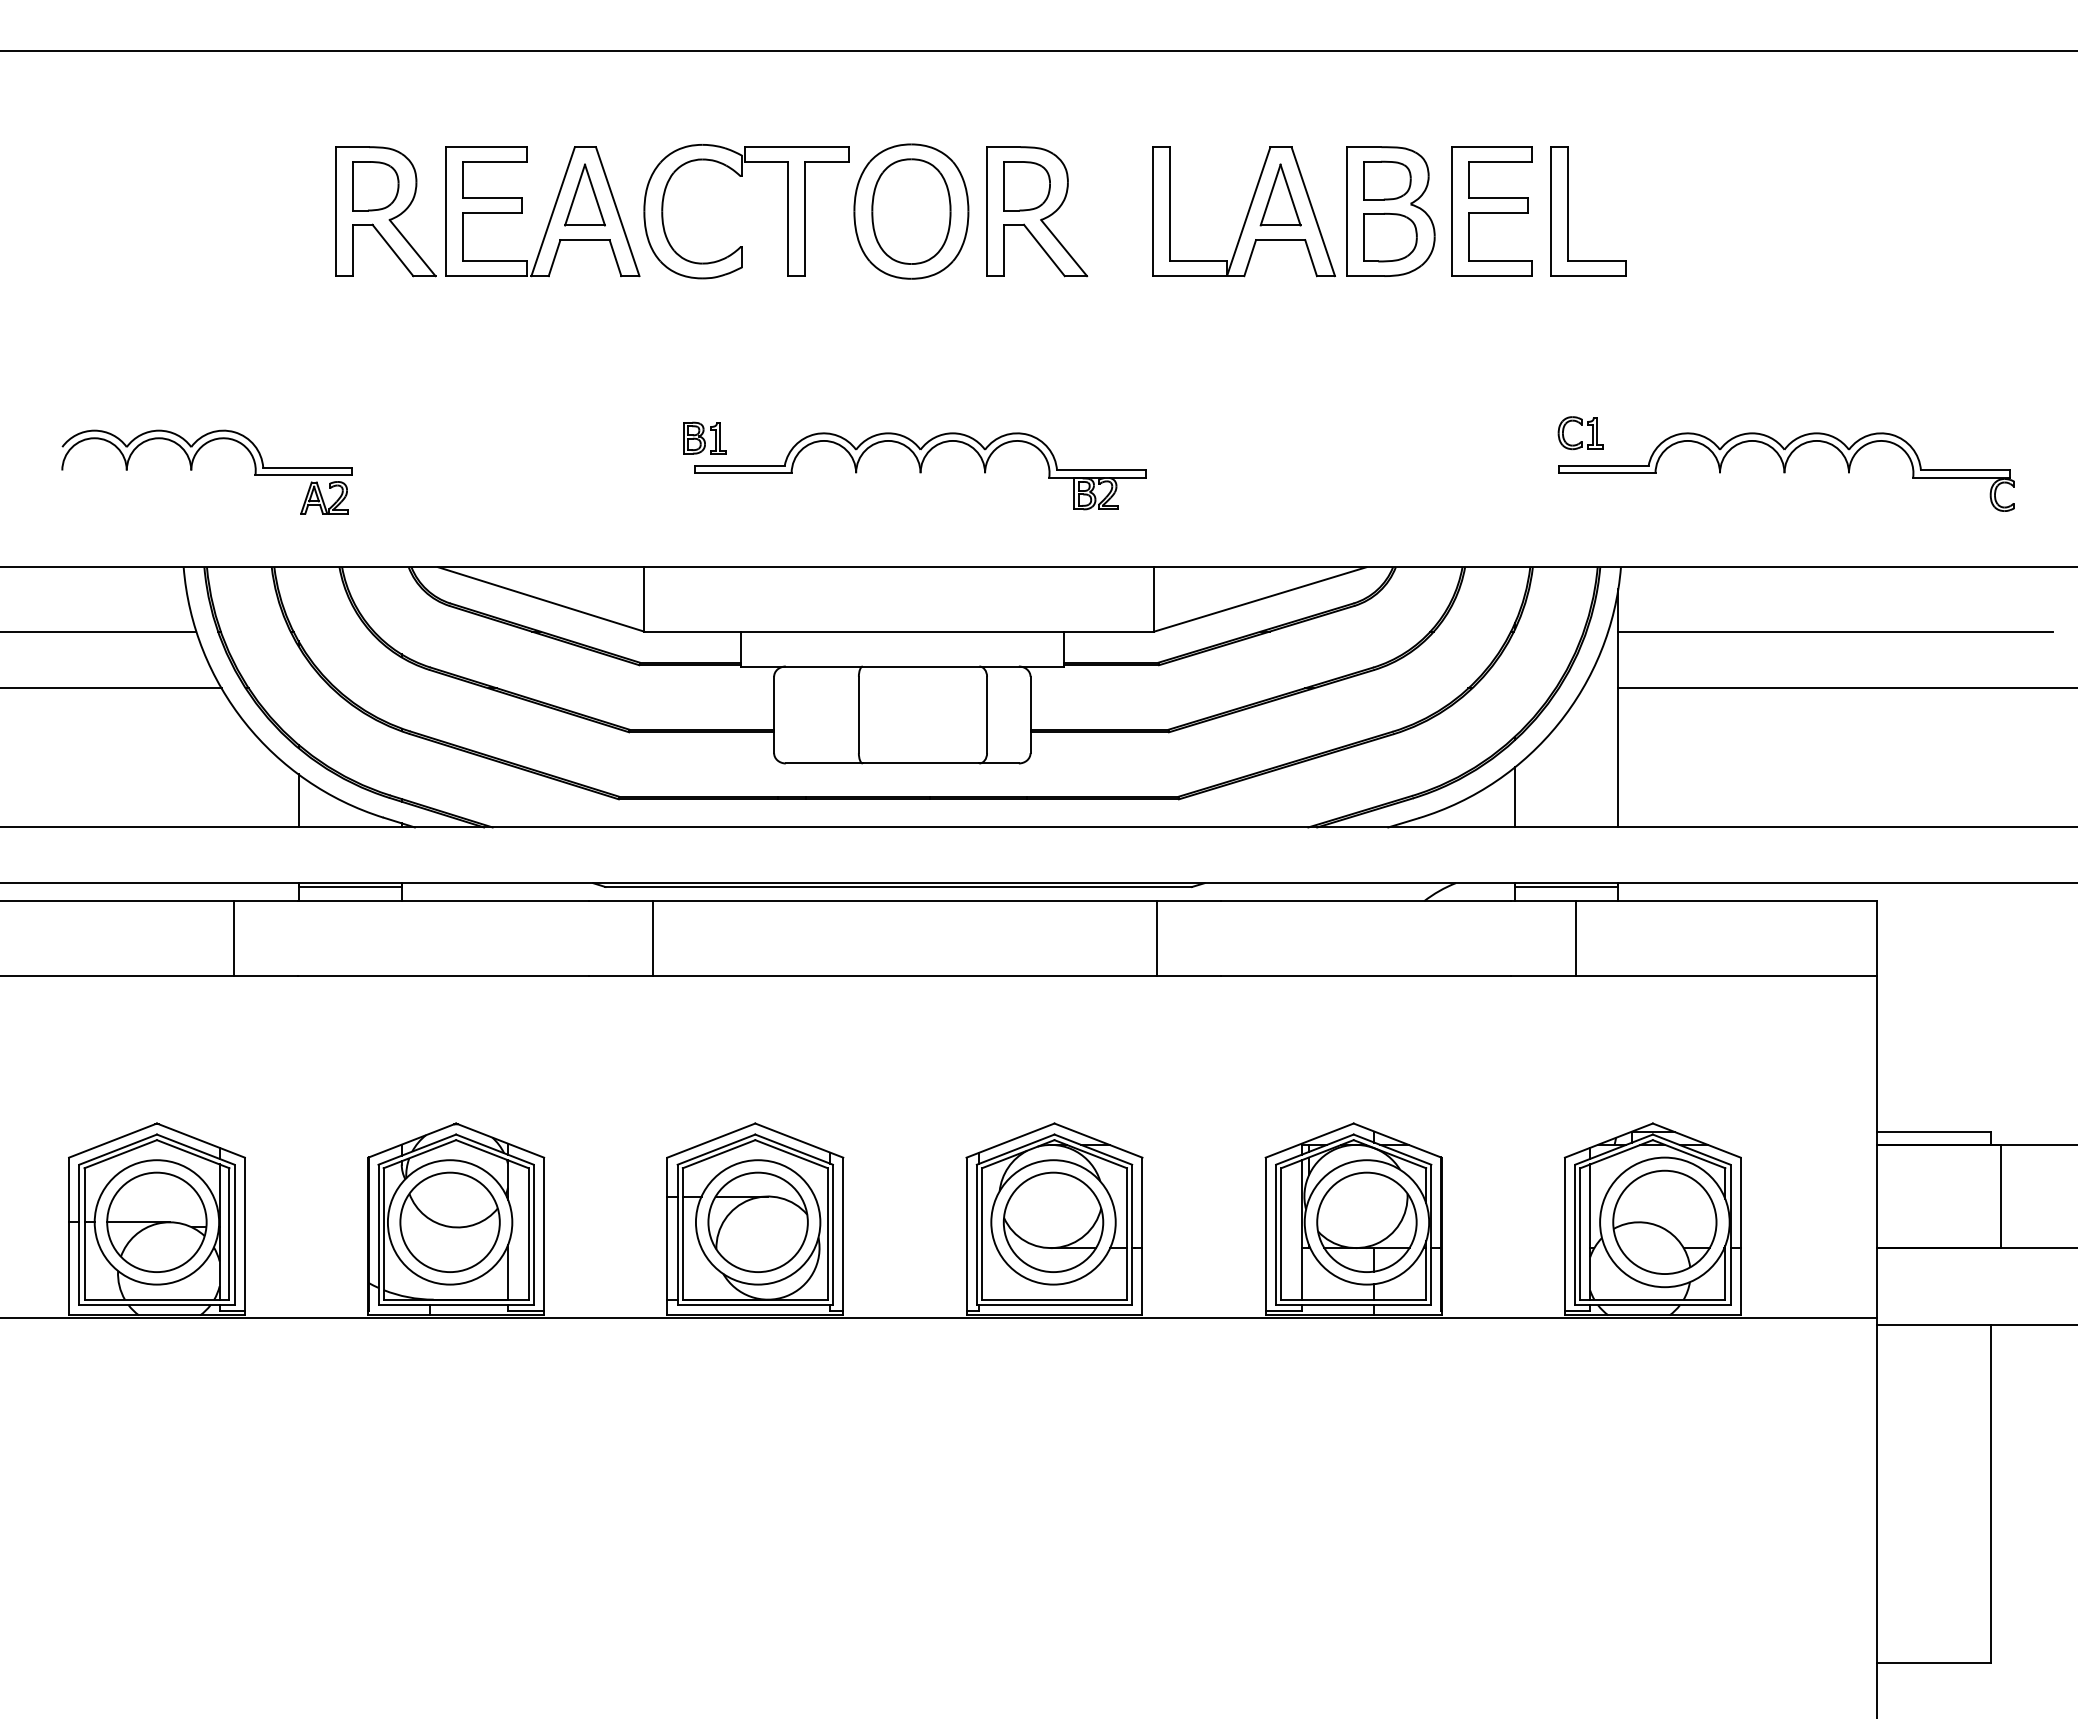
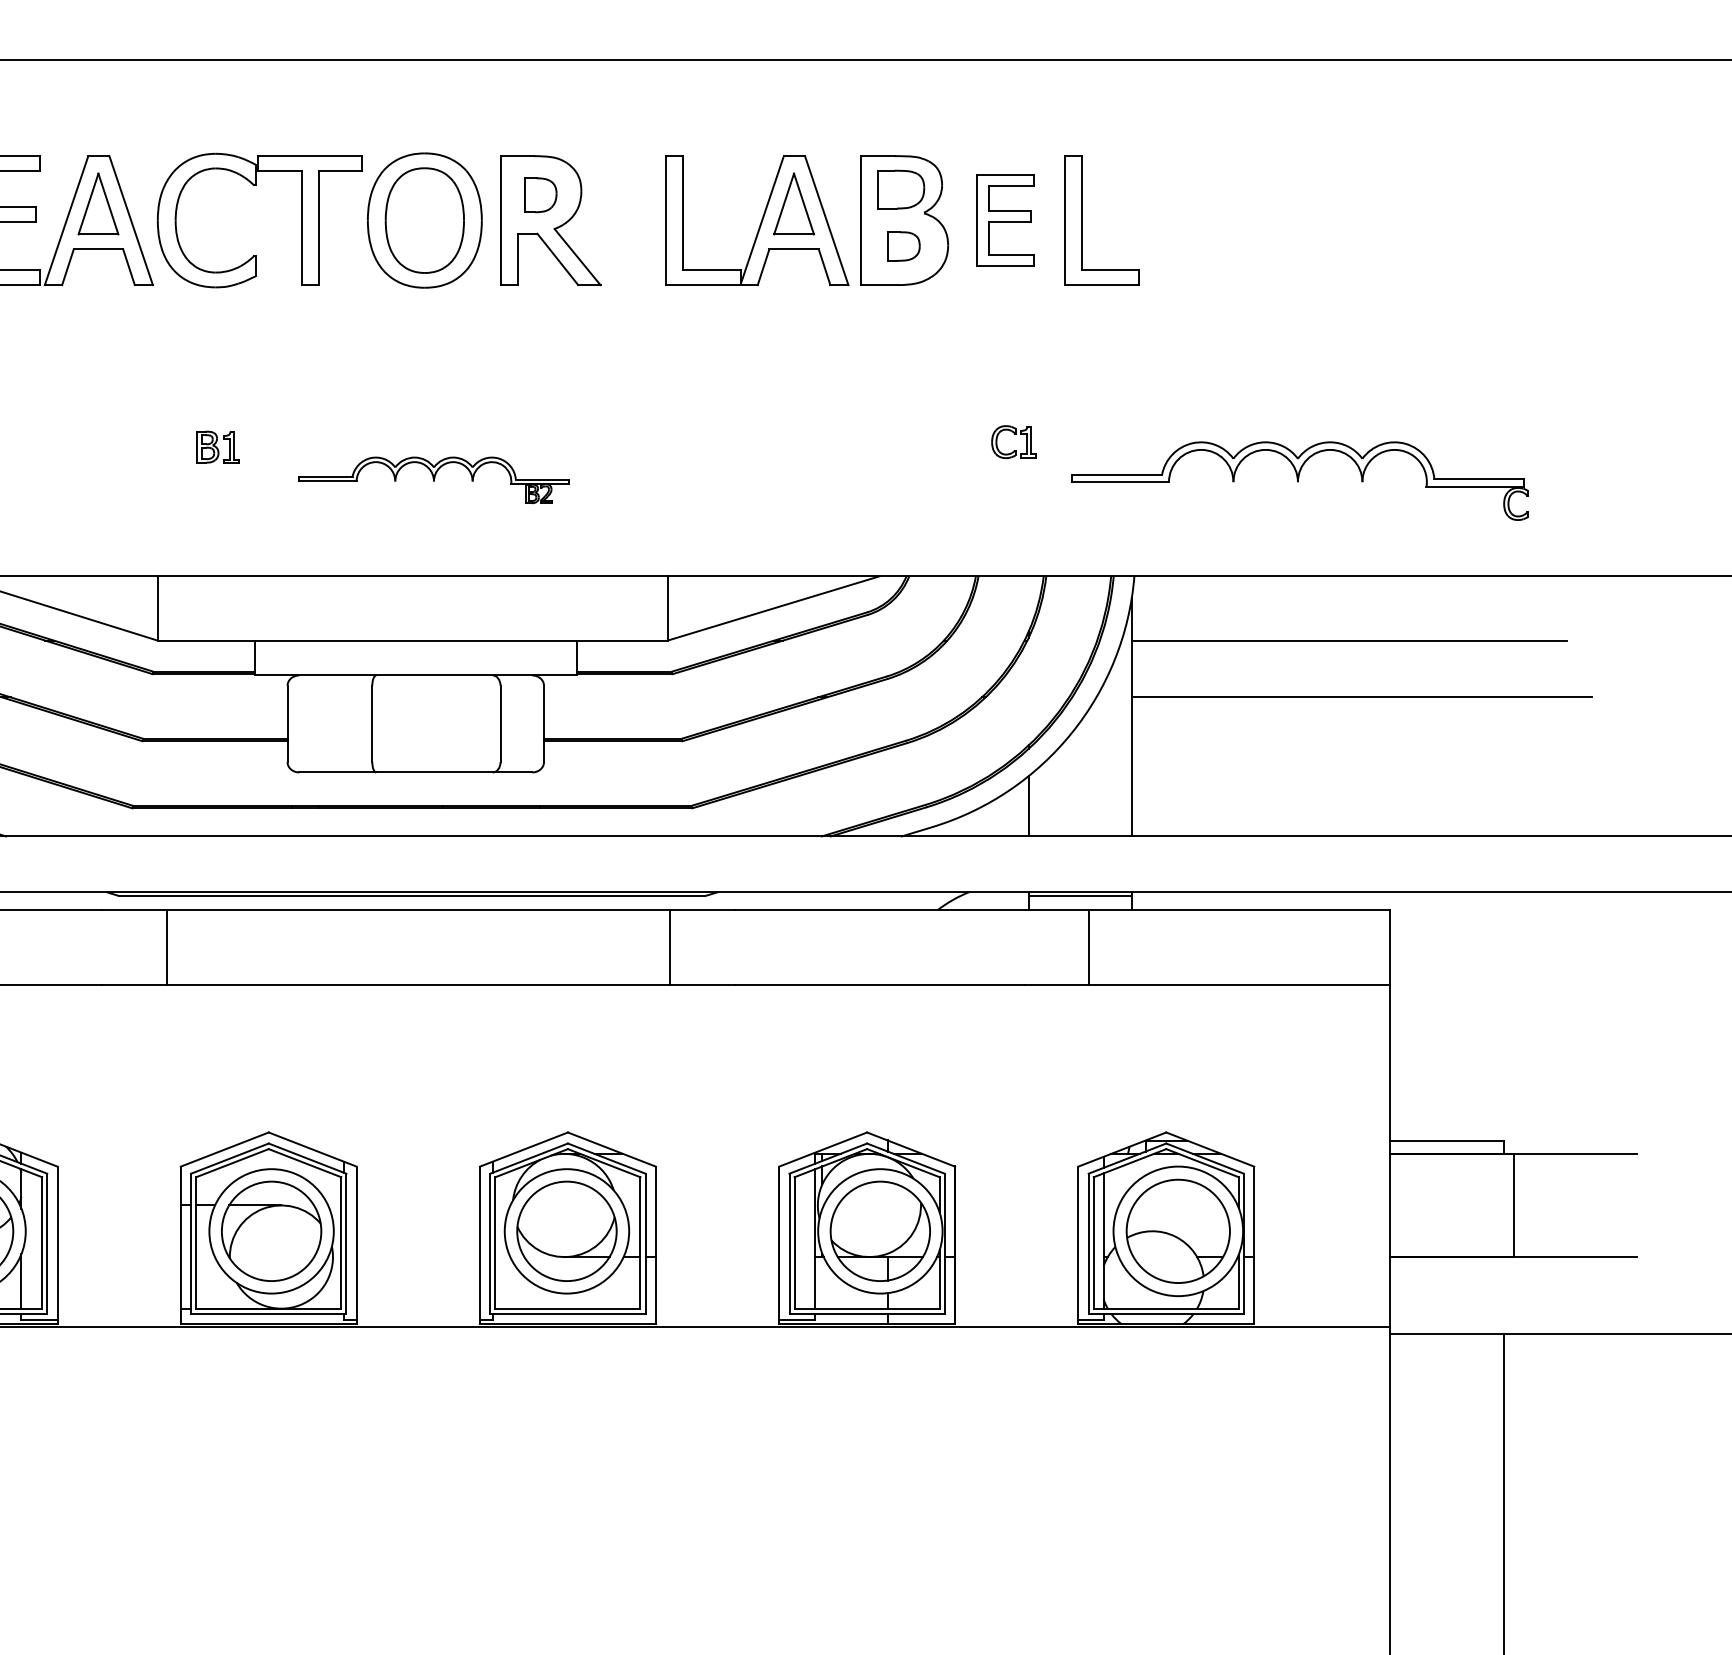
part: (1026, 186) -> (539, 195), size x0.7
part: (1491, 211) -> (1004, 220), size x0.7
part: (1390, 237) -> (903, 246), size x0.6
part: (1580, 441) -> (1013, 450), moved
part: (920, 471) -> (433, 480), size x0.6

